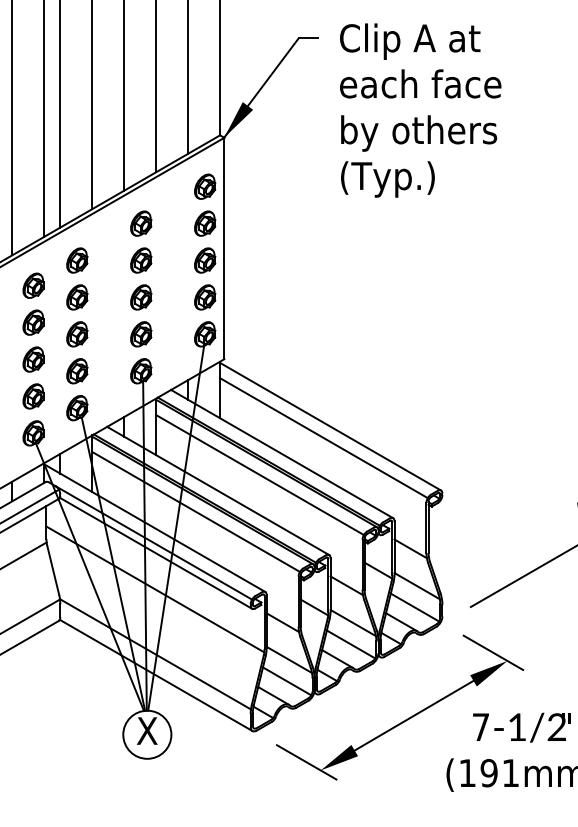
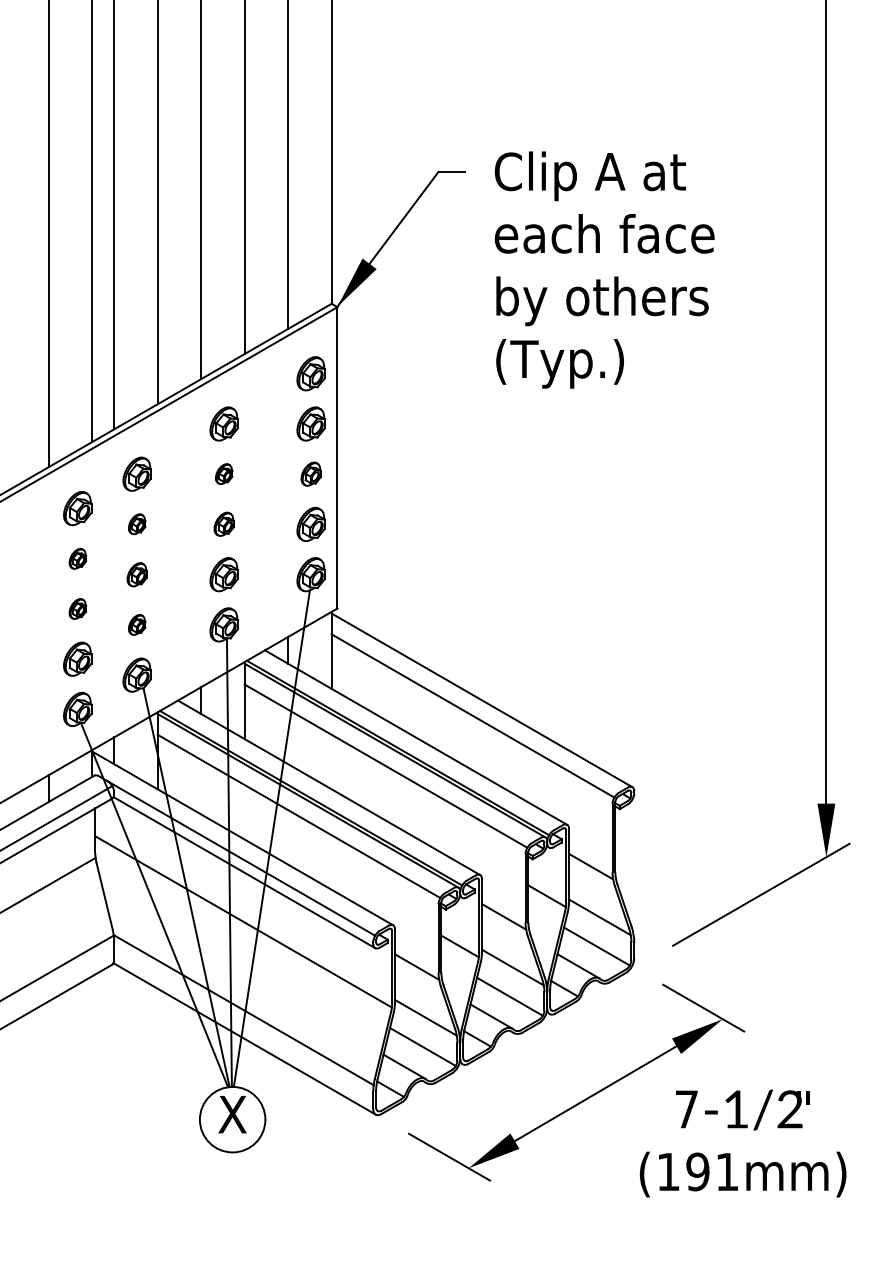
part: (140, 260) -> (223, 473), size x0.6
part: (204, 260) -> (310, 473), size x0.7
part: (76, 296) -> (136, 523), size x0.6
part: (140, 296) -> (223, 523), size x0.7
part: (33, 322) -> (77, 558), size x0.6
part: (76, 334) -> (136, 574), size x0.7
part: (33, 359) -> (77, 608), size x0.6
part: (76, 370) -> (136, 624), size x0.6

